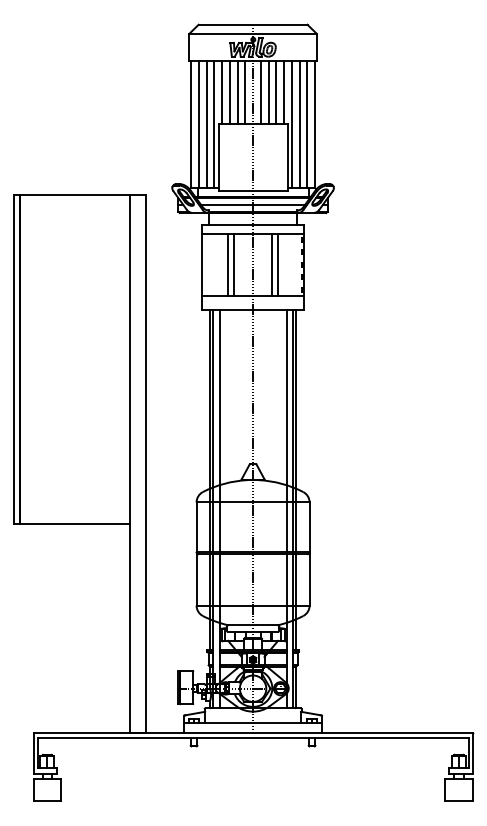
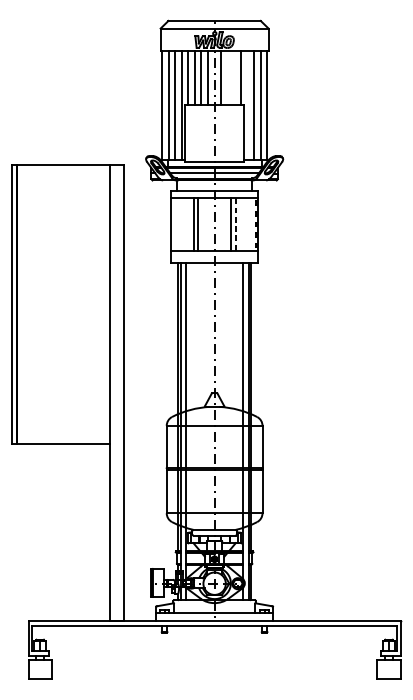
line: (268, 91) -> (227, 77), removed
line: (276, 91) -> (234, 77), removed
line: (291, 124) -> (247, 105), removed
line: (277, 264) -> (235, 224), solid -> dashed

